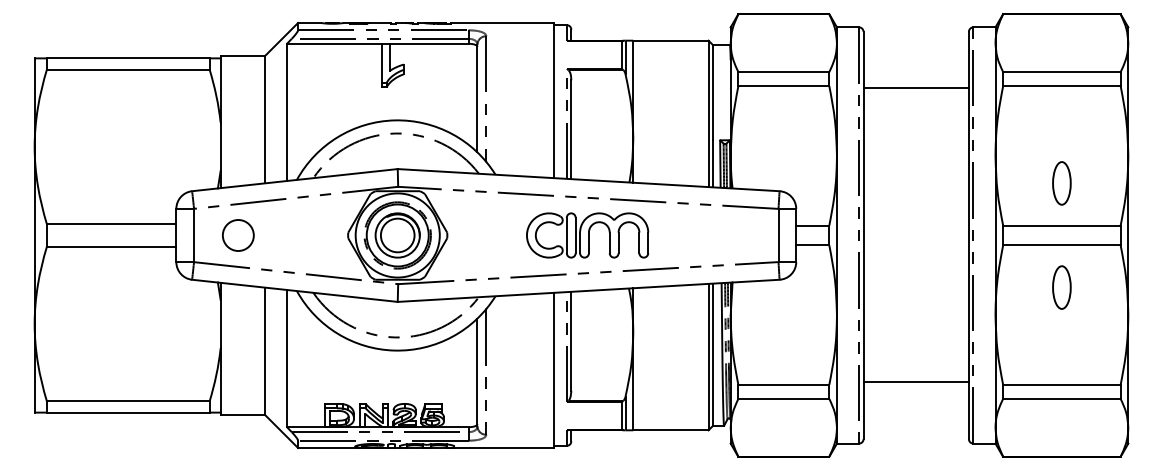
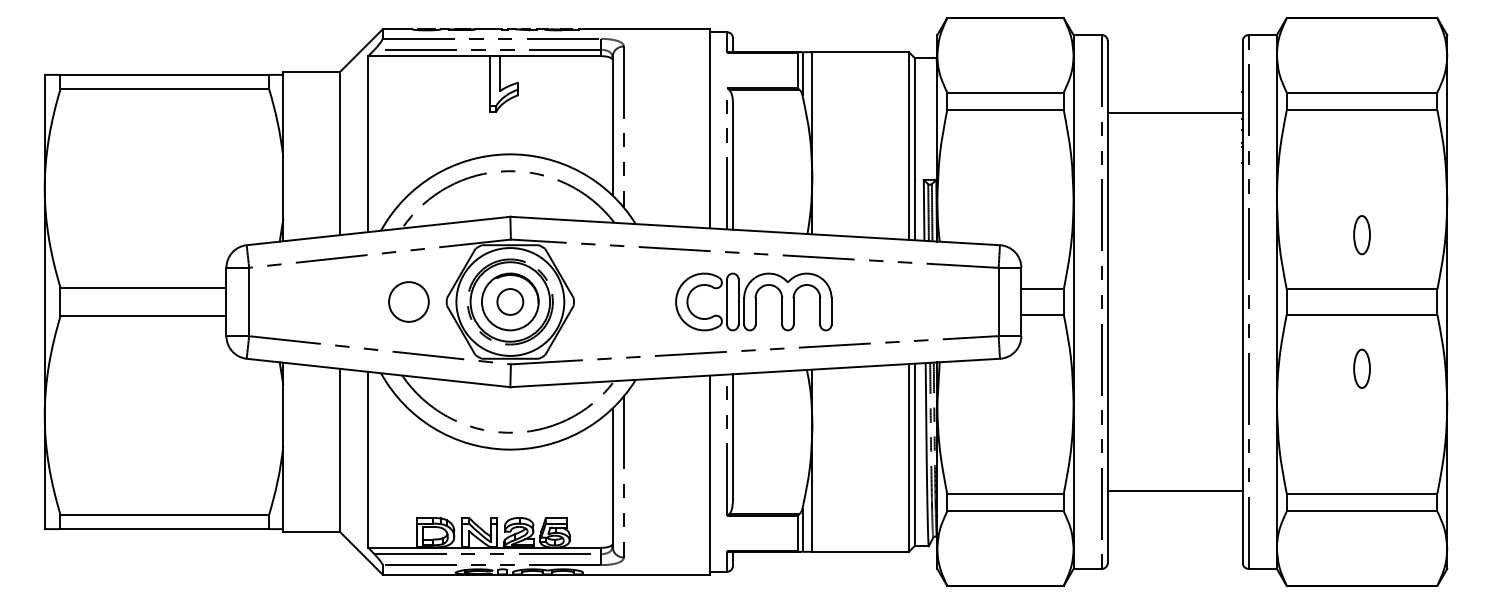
part: (1061, 182) -> (1361, 234), size x0.7
circle: (237, 235) -> (408, 301), moved
circle: (397, 235) -> (509, 301), size x0.6
part: (1061, 287) -> (1361, 368), size x0.7

